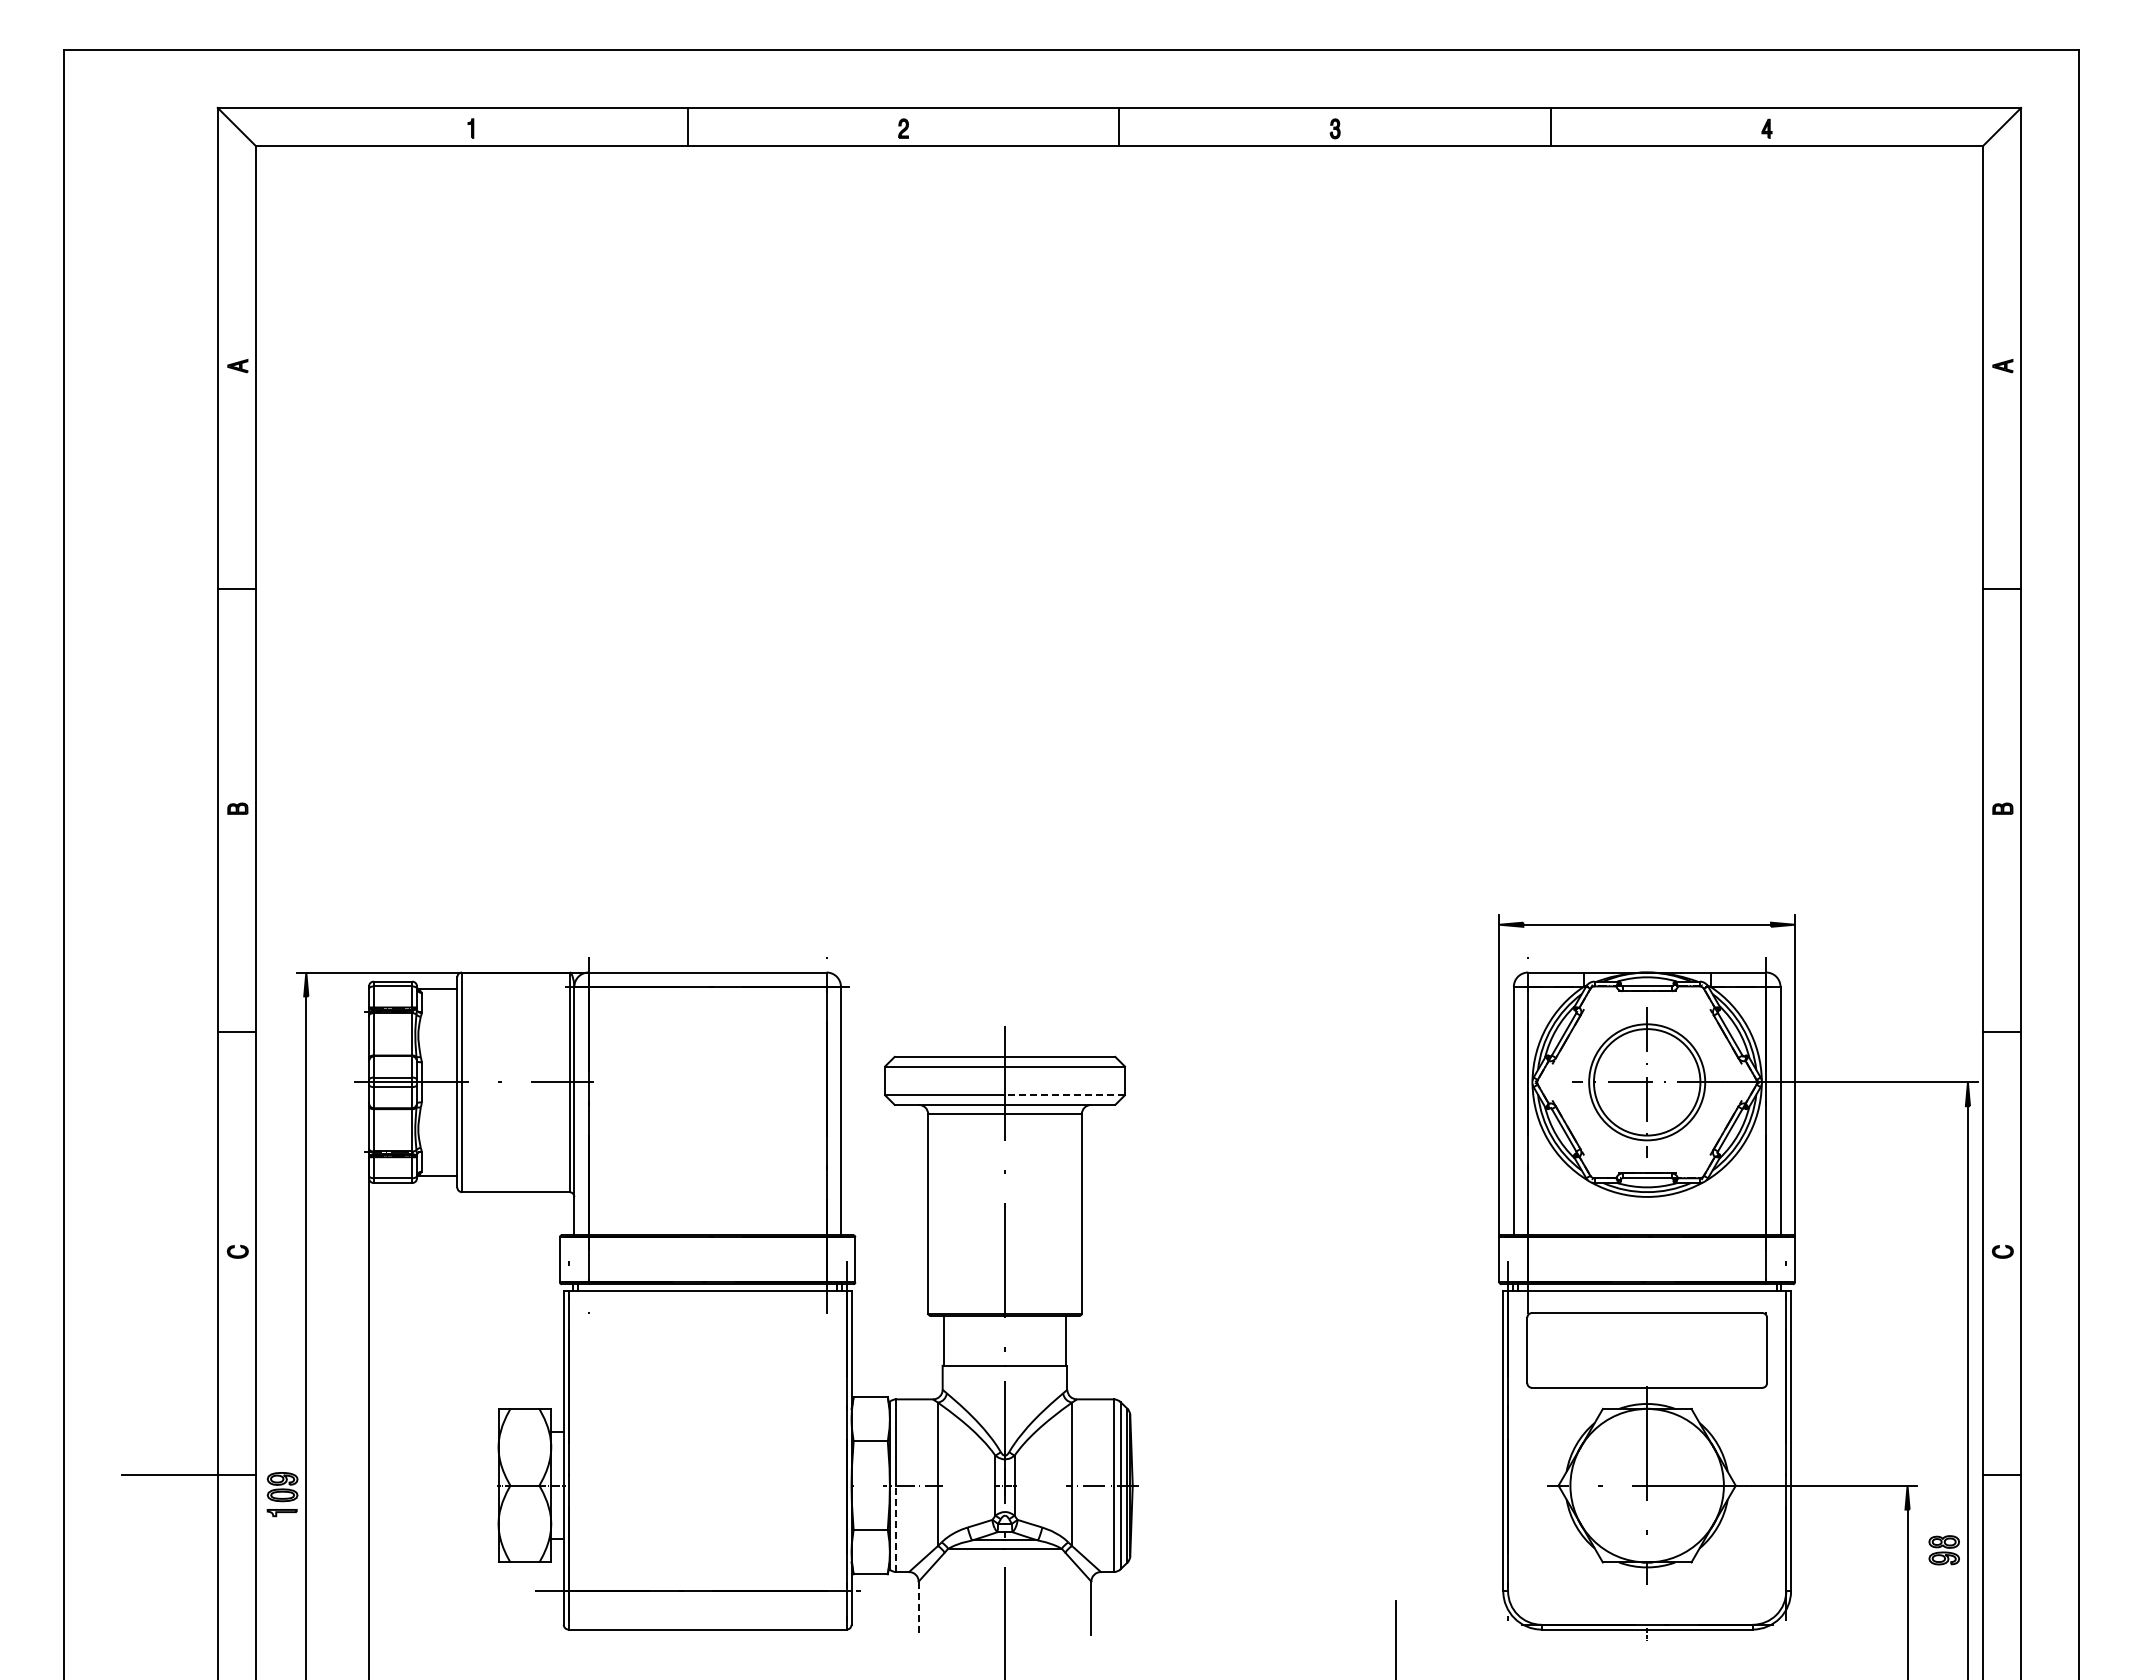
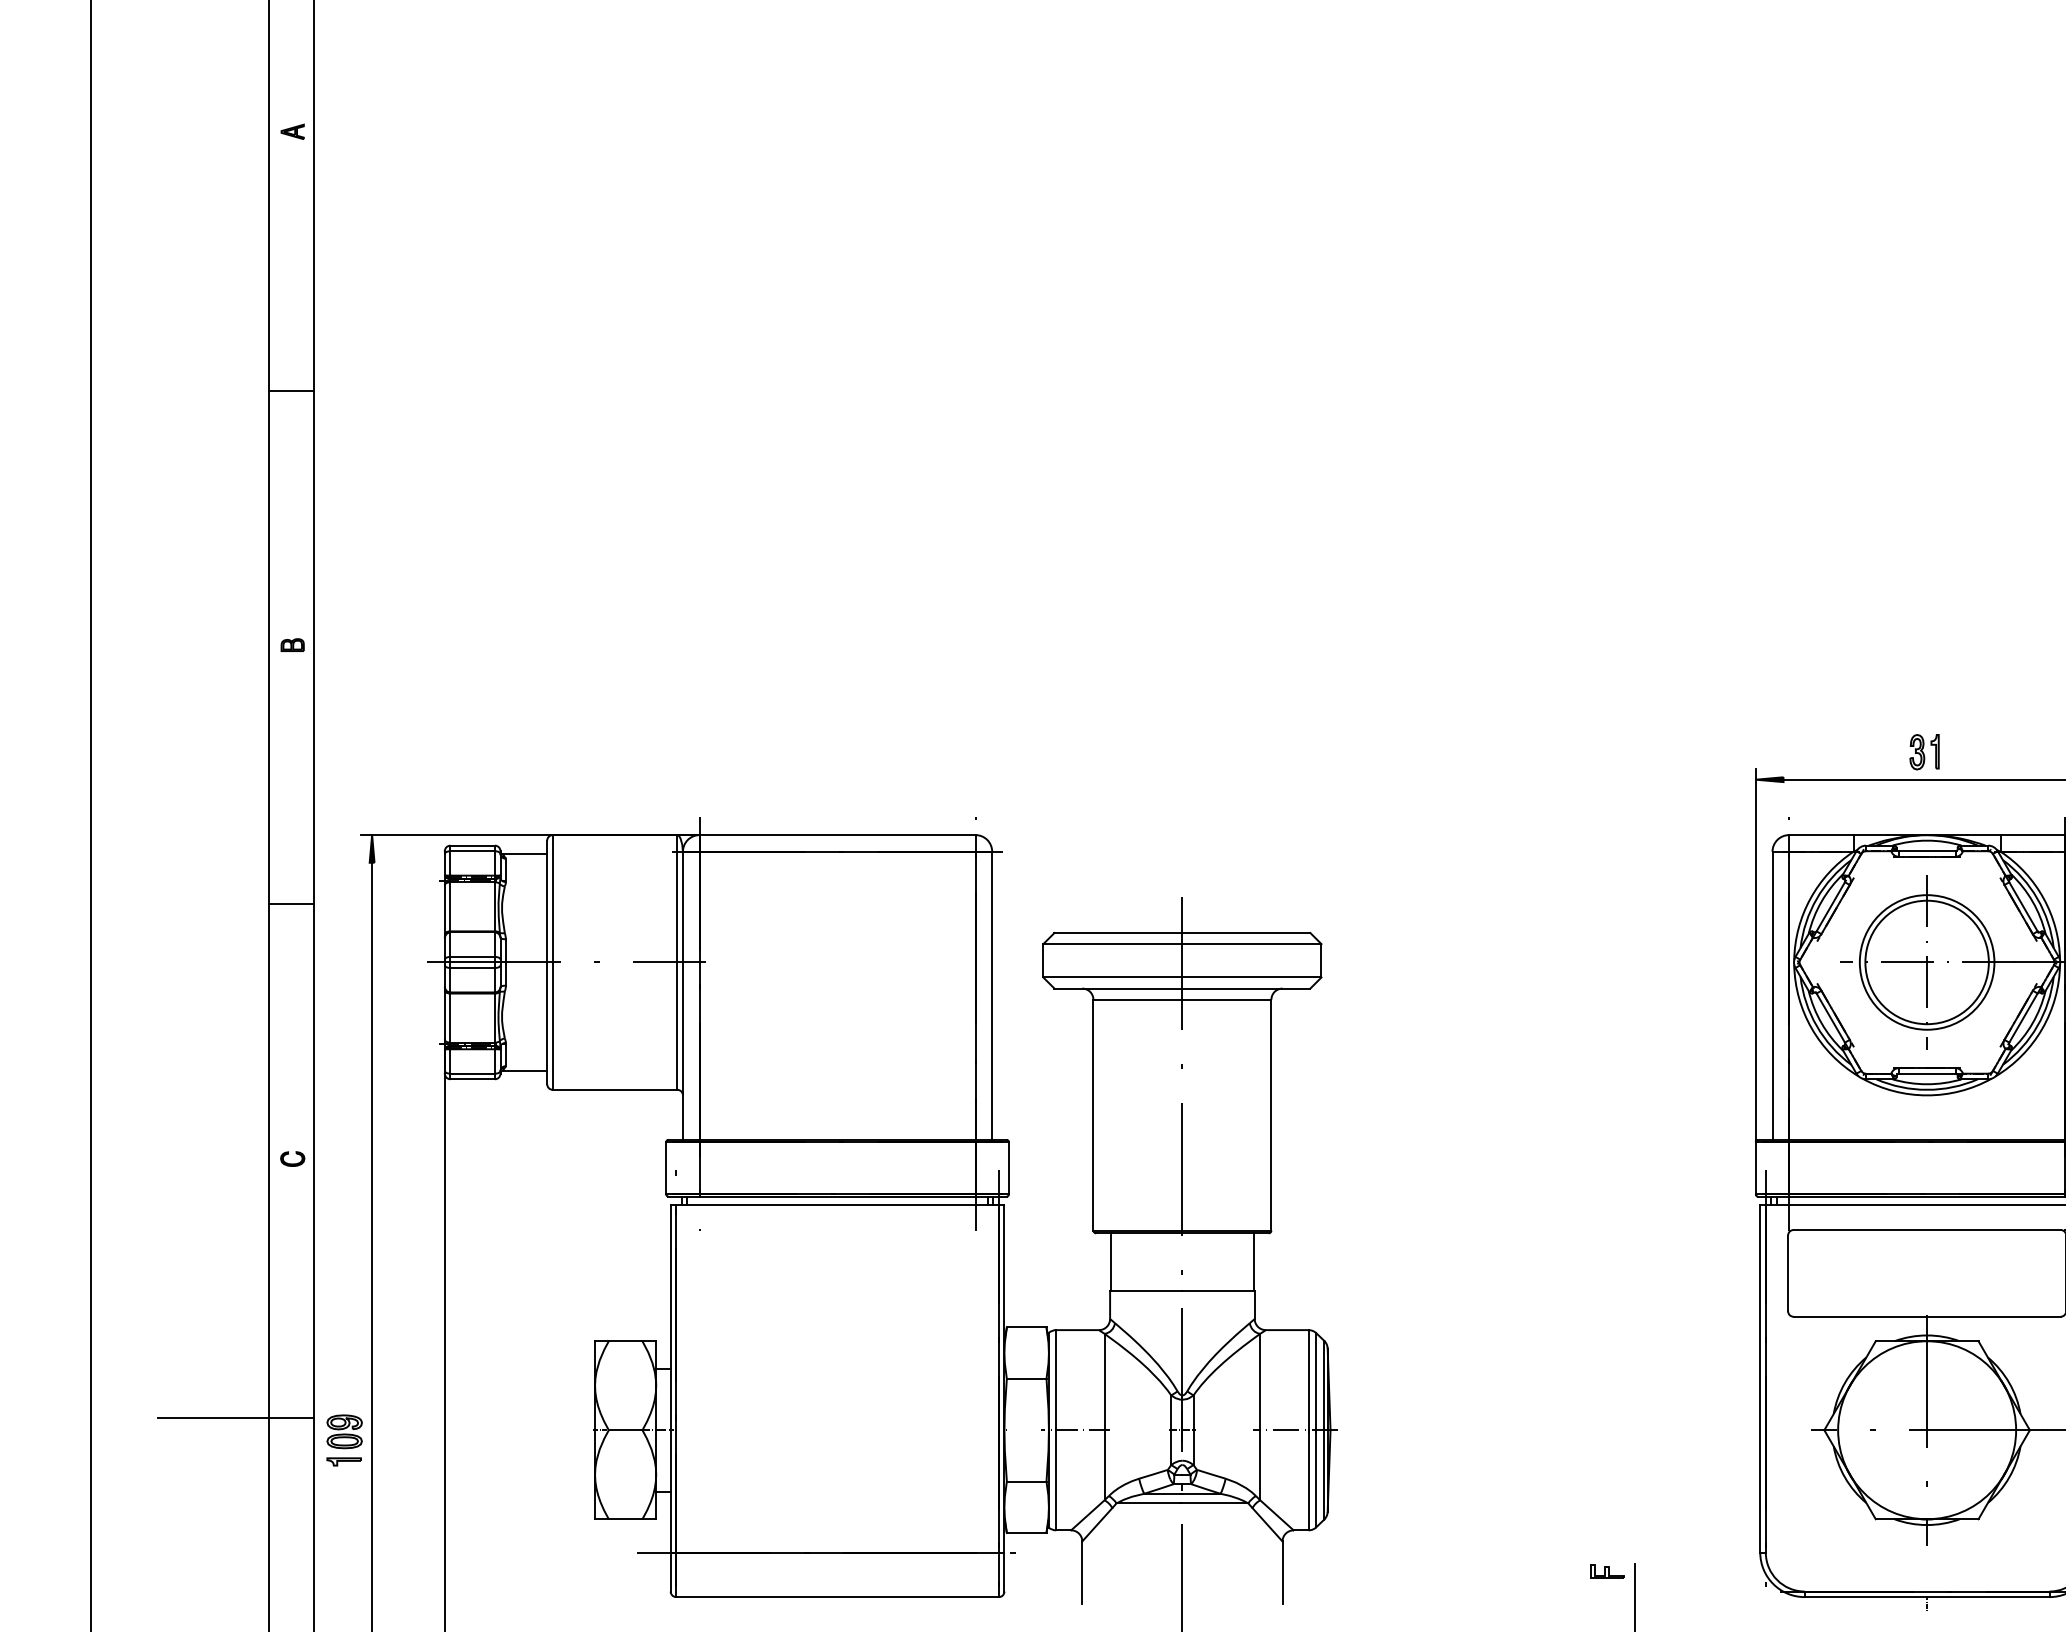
part: (1644, 900) -> (1924, 751), added
line: (1064, 1095) -> (1251, 977), dashed -> solid
line: (896, 1528) -> (1056, 1479), dashed -> solid
part: (1371, 1607) -> (1607, 1571), added
line: (918, 1608) -> (1082, 1572), dashed -> solid

